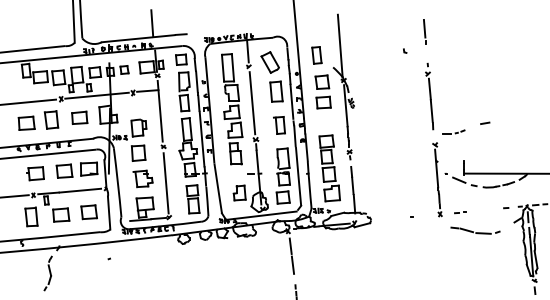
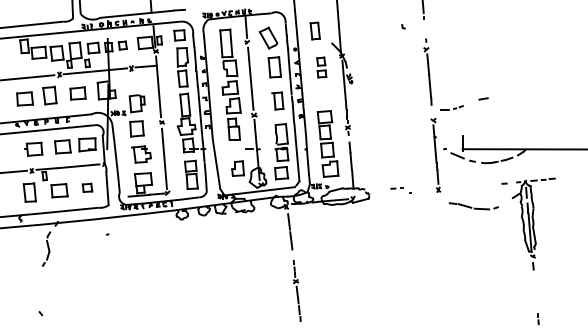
part: (323, 91) -> (321, 67), size x0.6
part: (89, 211) -> (87, 187), size x0.6
line: (460, 212) -> (396, 188), moved

